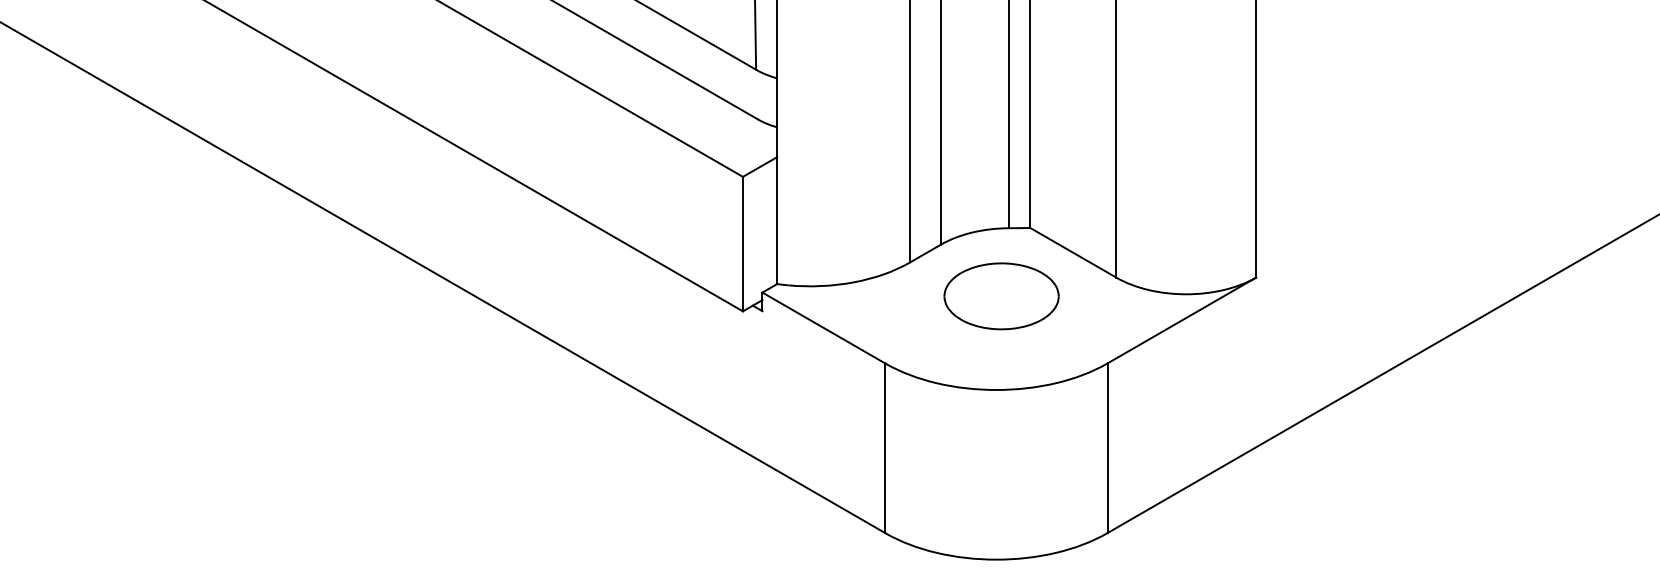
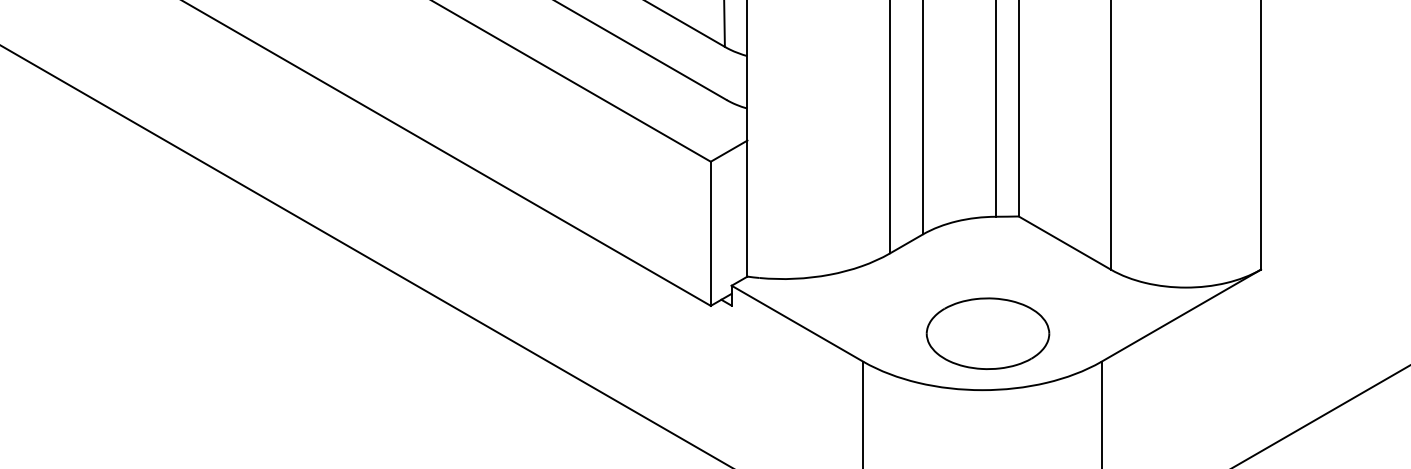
part: (1001, 296) -> (987, 333), moved

